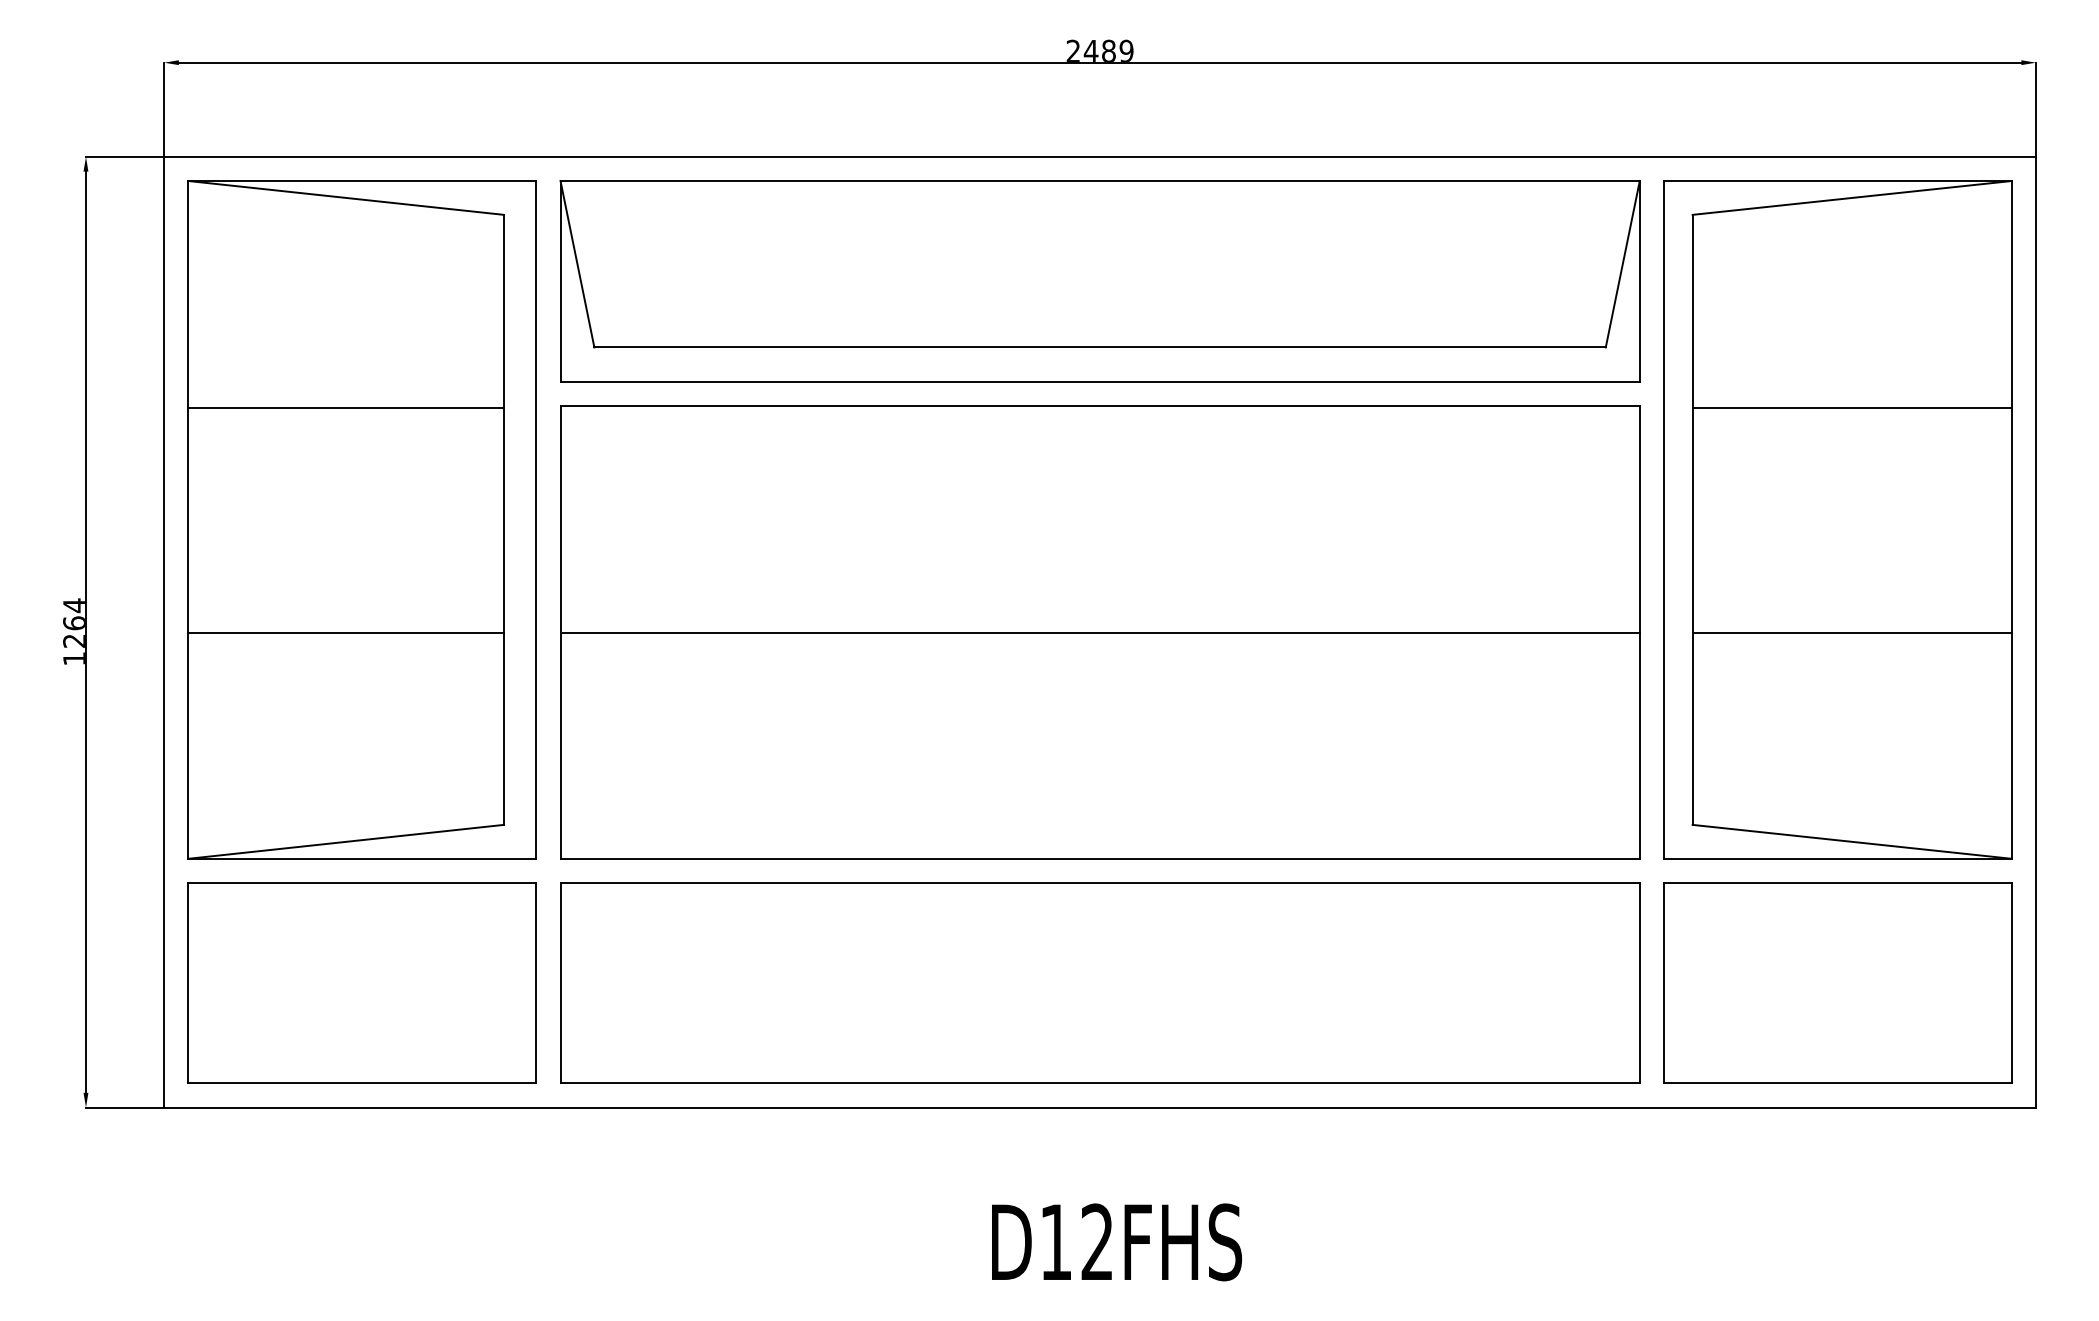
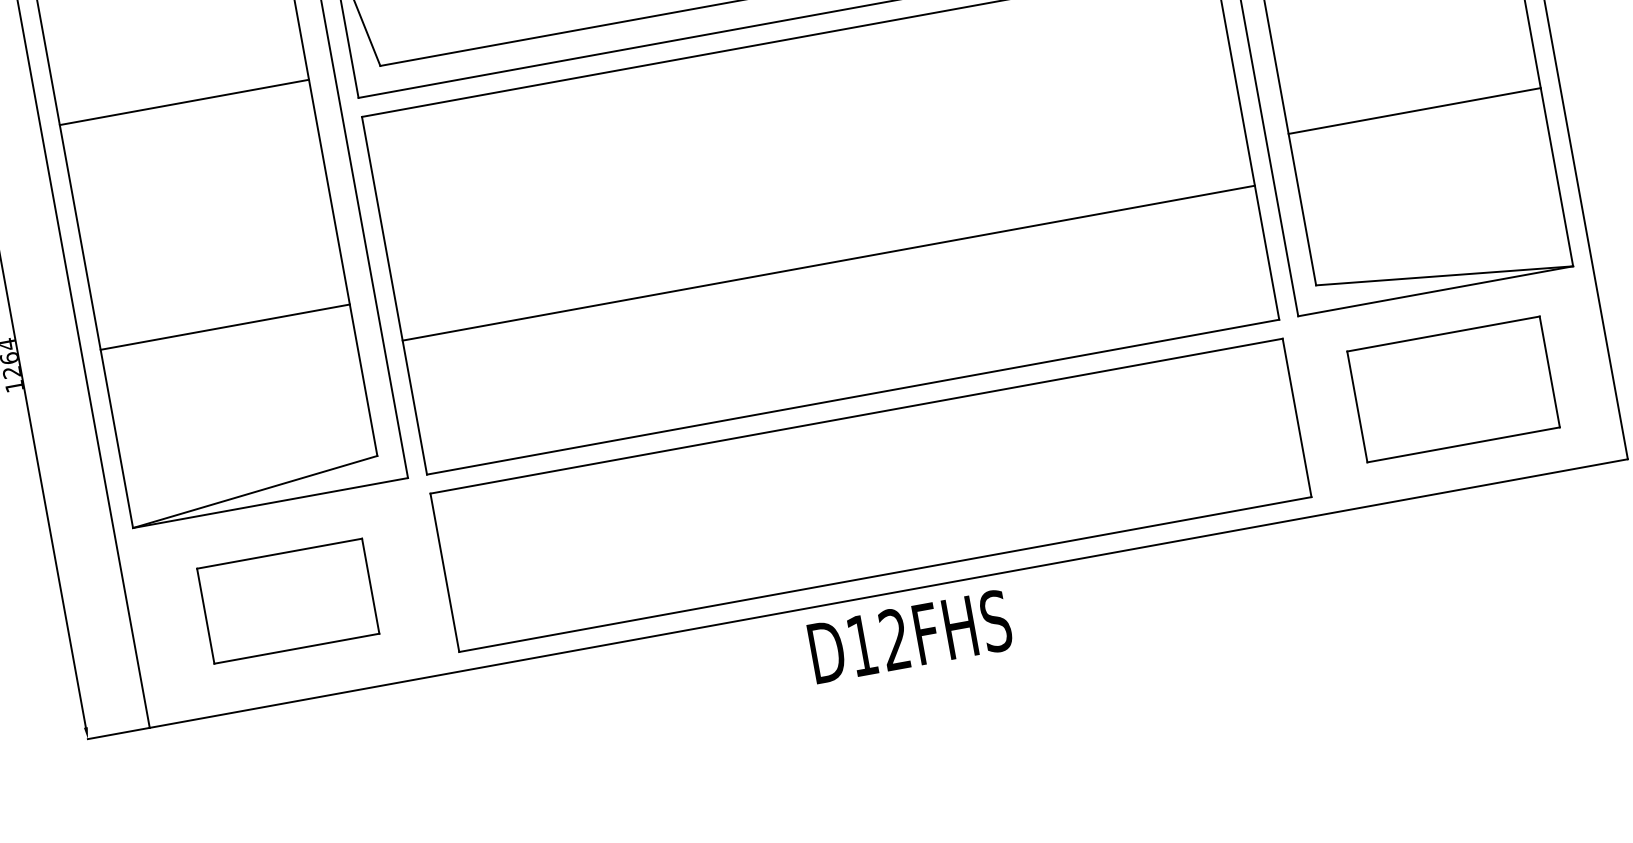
line: (345, 407) -> (183, 102), moved
line: (1099, 633) -> (828, 263), moved
part: (361, 982) -> (287, 600), size x0.6
part: (1837, 982) -> (1453, 389), size x0.7
text: (1117, 1242) -> (910, 636), moved

